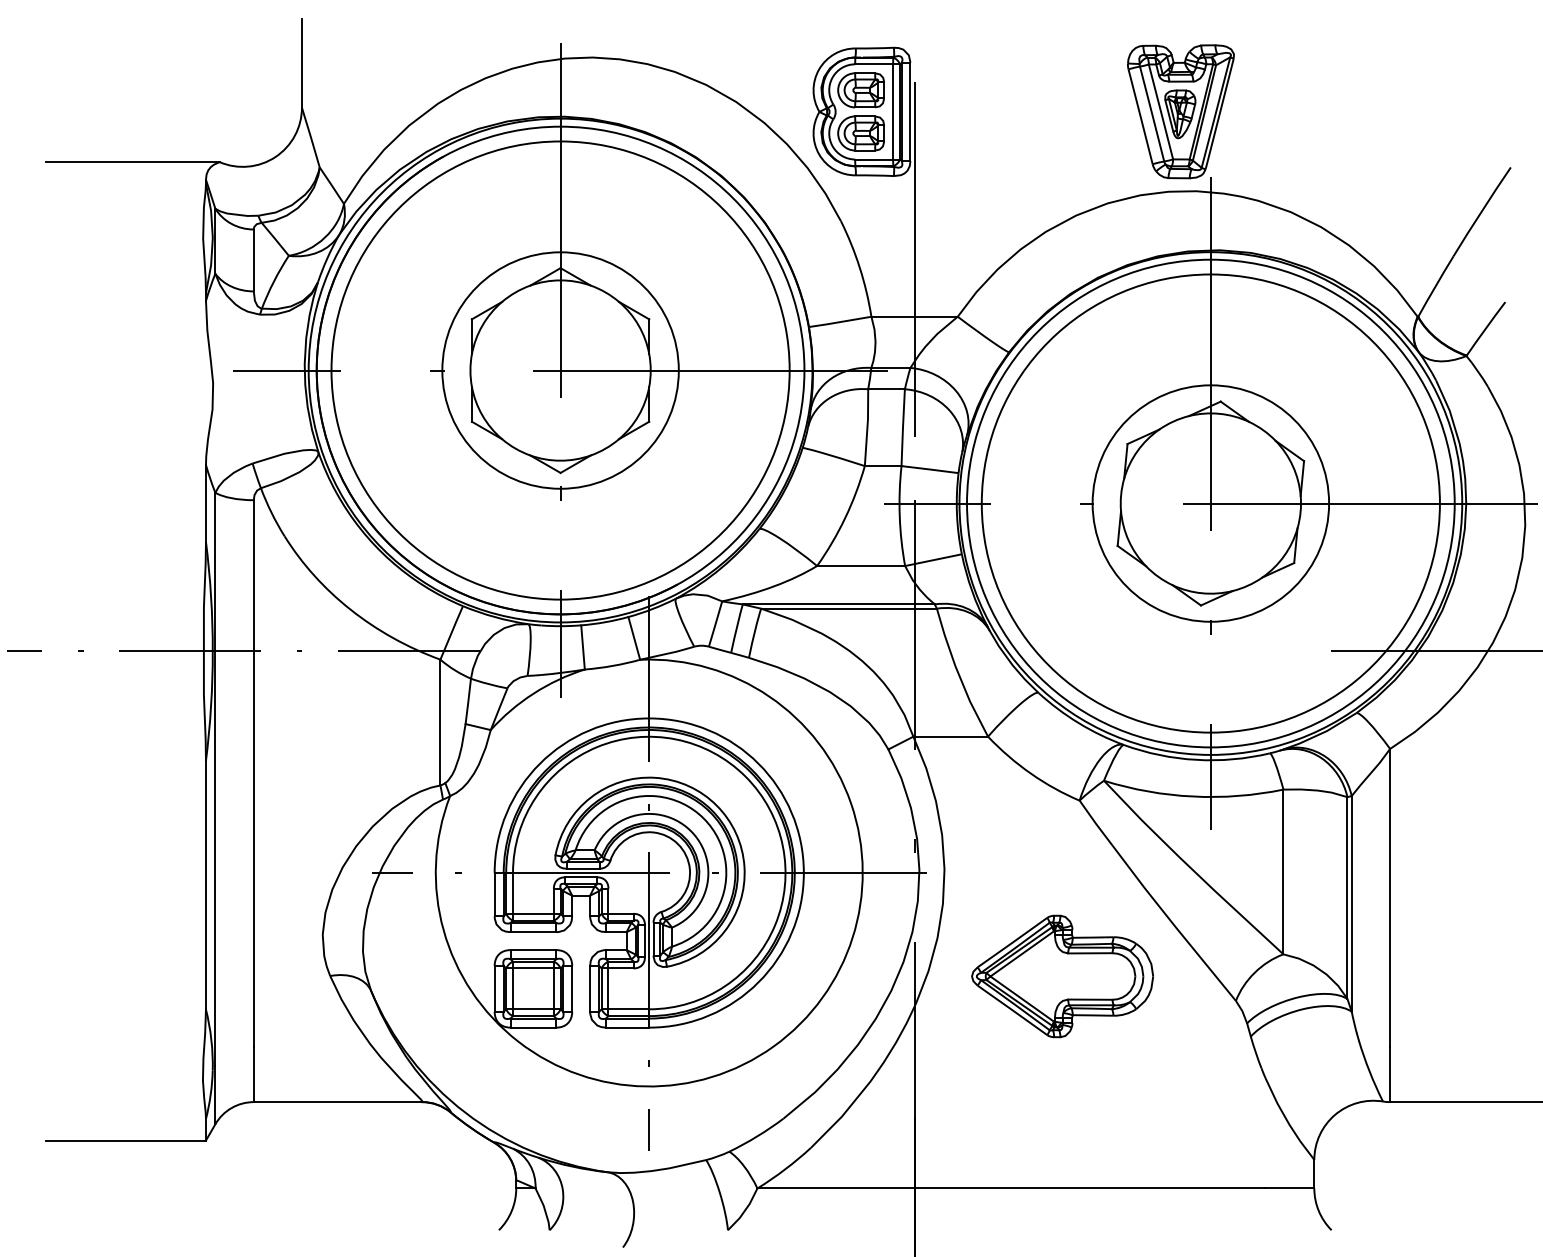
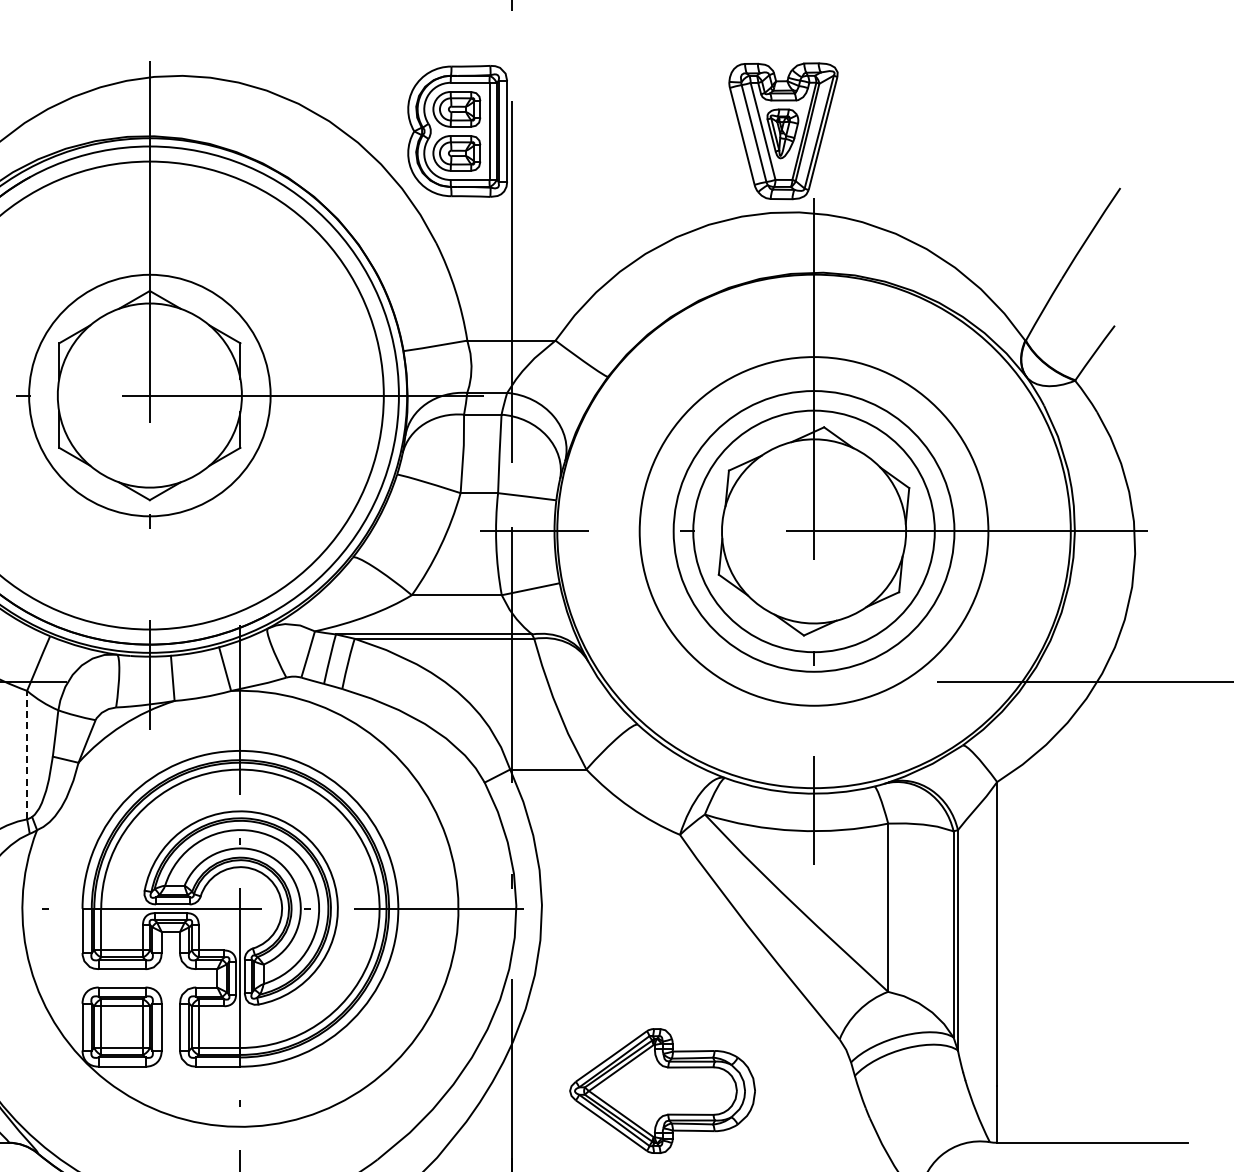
circle: (1210, 503) -> (813, 531), size x0.6
circle: (1210, 503) -> (813, 531), size x0.7
line: (440, 722) -> (27, 755), solid -> dashed
part: (1062, 976) -> (662, 1091), moved

